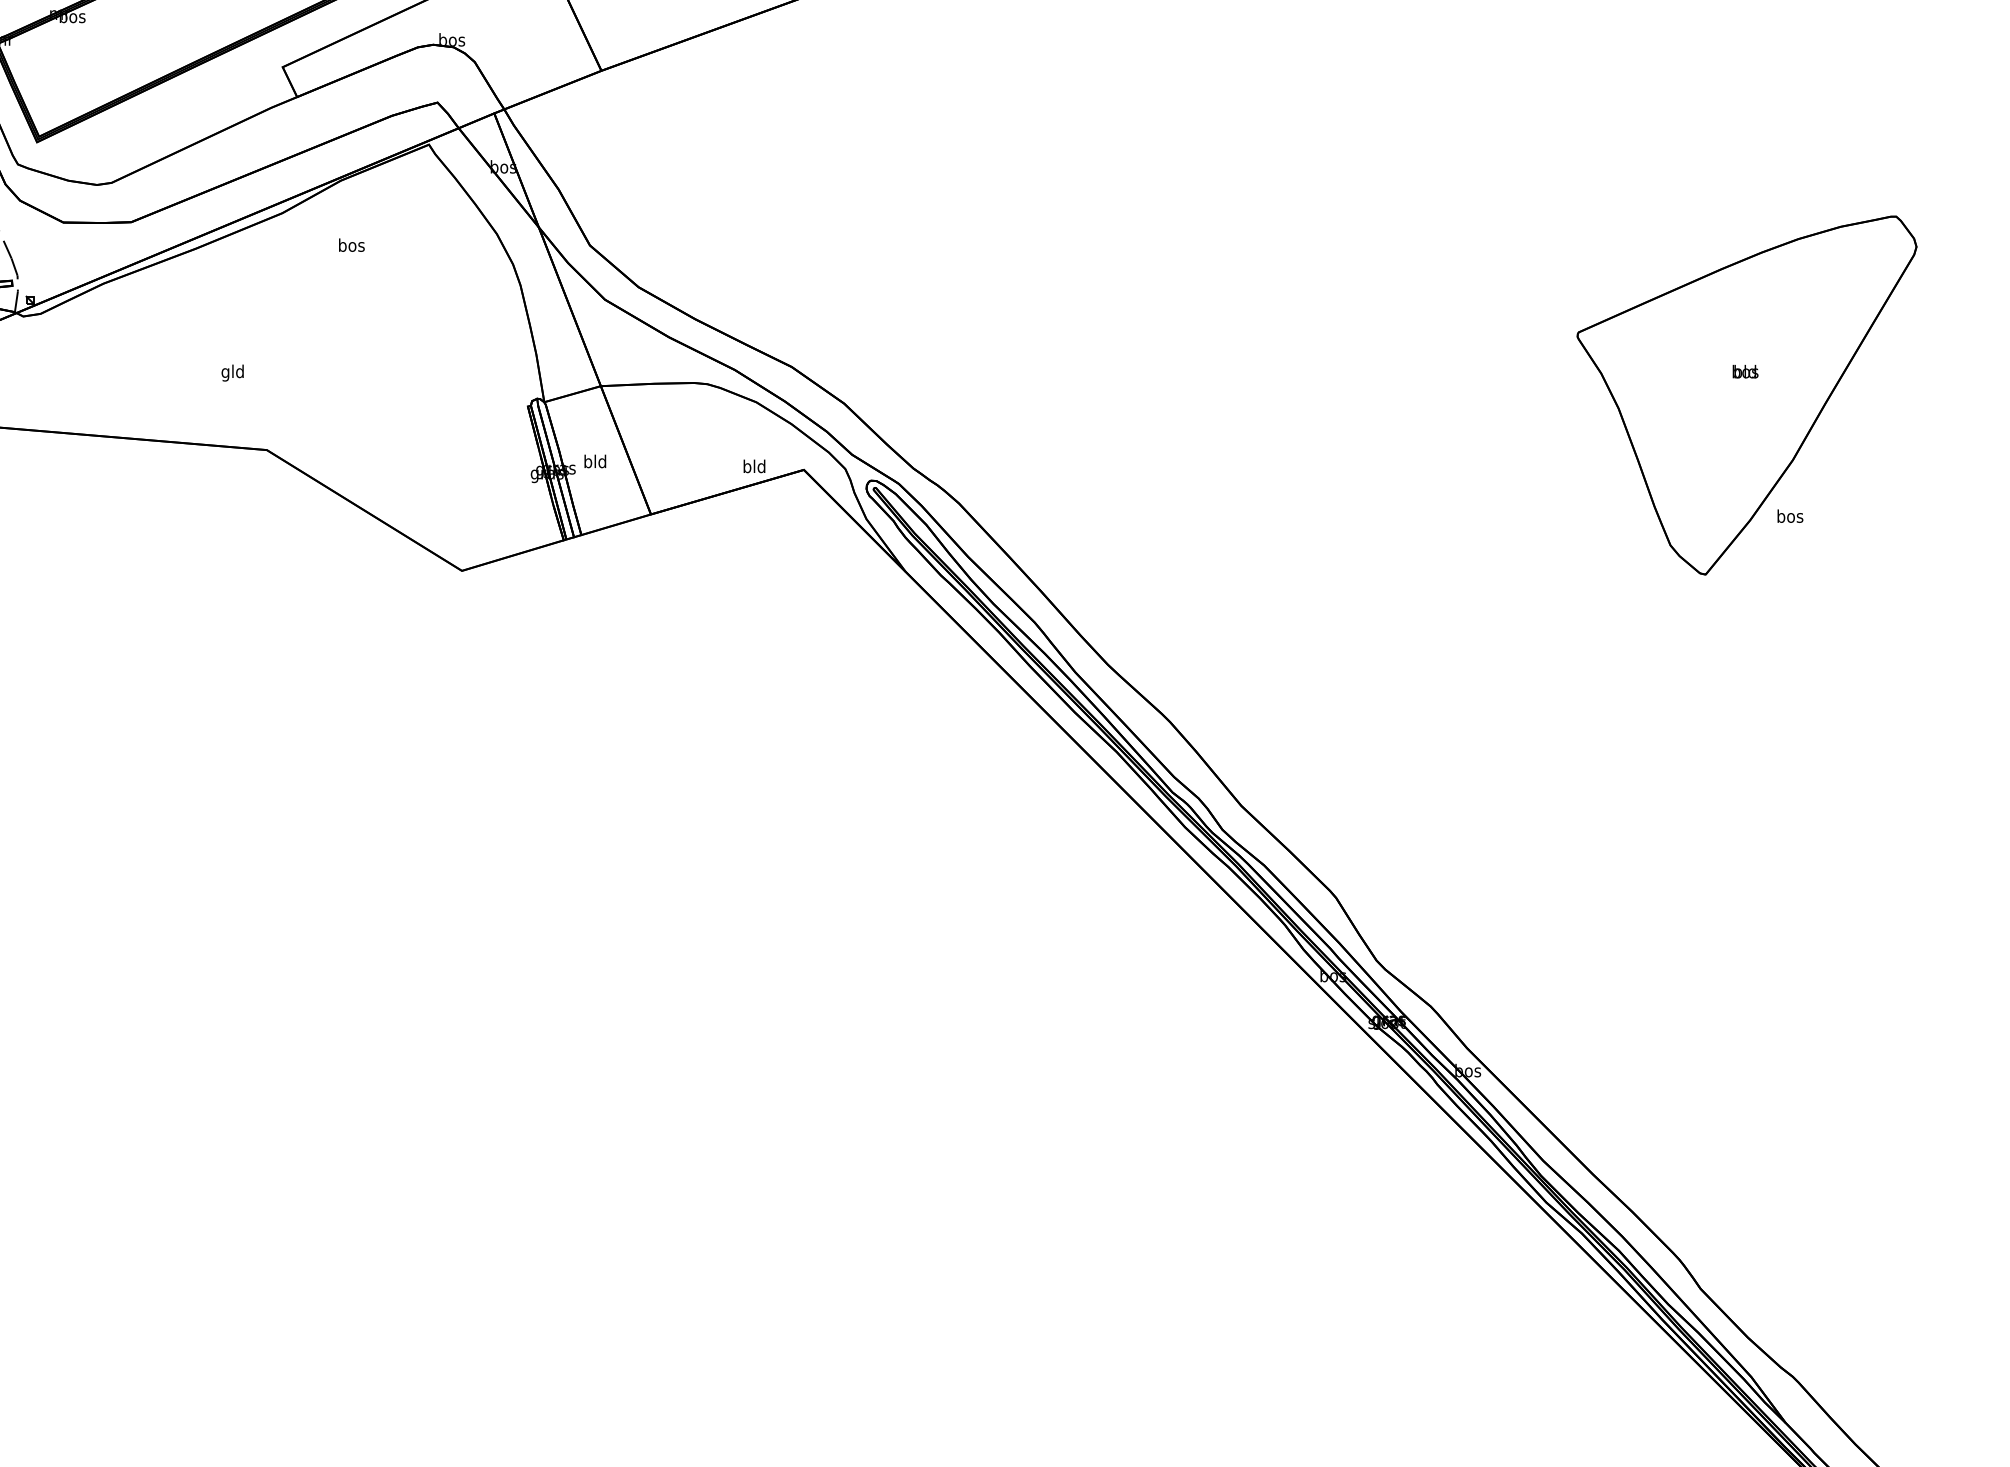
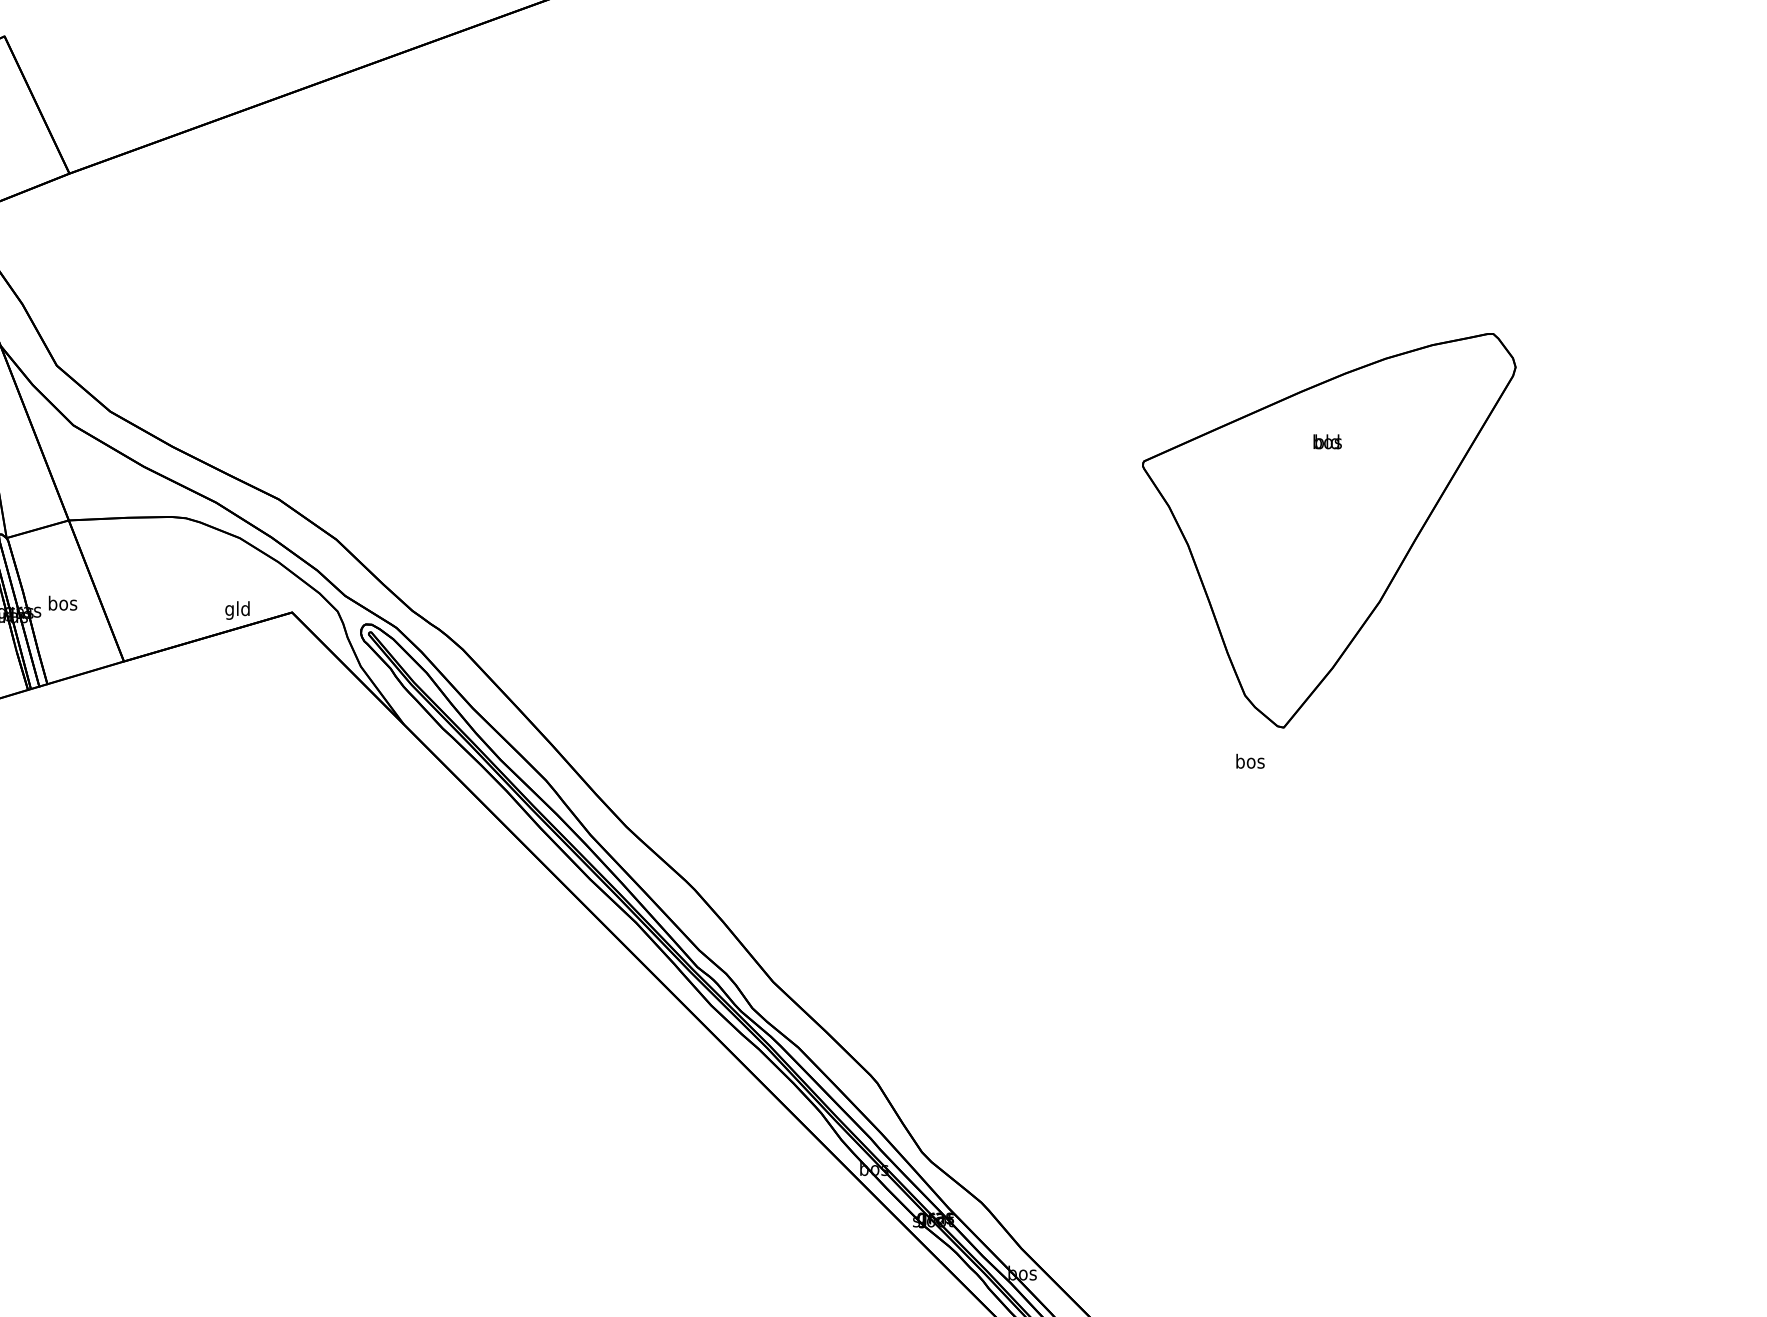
text: (1745, 371) -> (1327, 441), moved
text: (595, 461) -> (62, 603), bld -> bos
text: (747, 467) -> (230, 609), bld -> gld
text: (1790, 515) -> (1250, 760), moved

